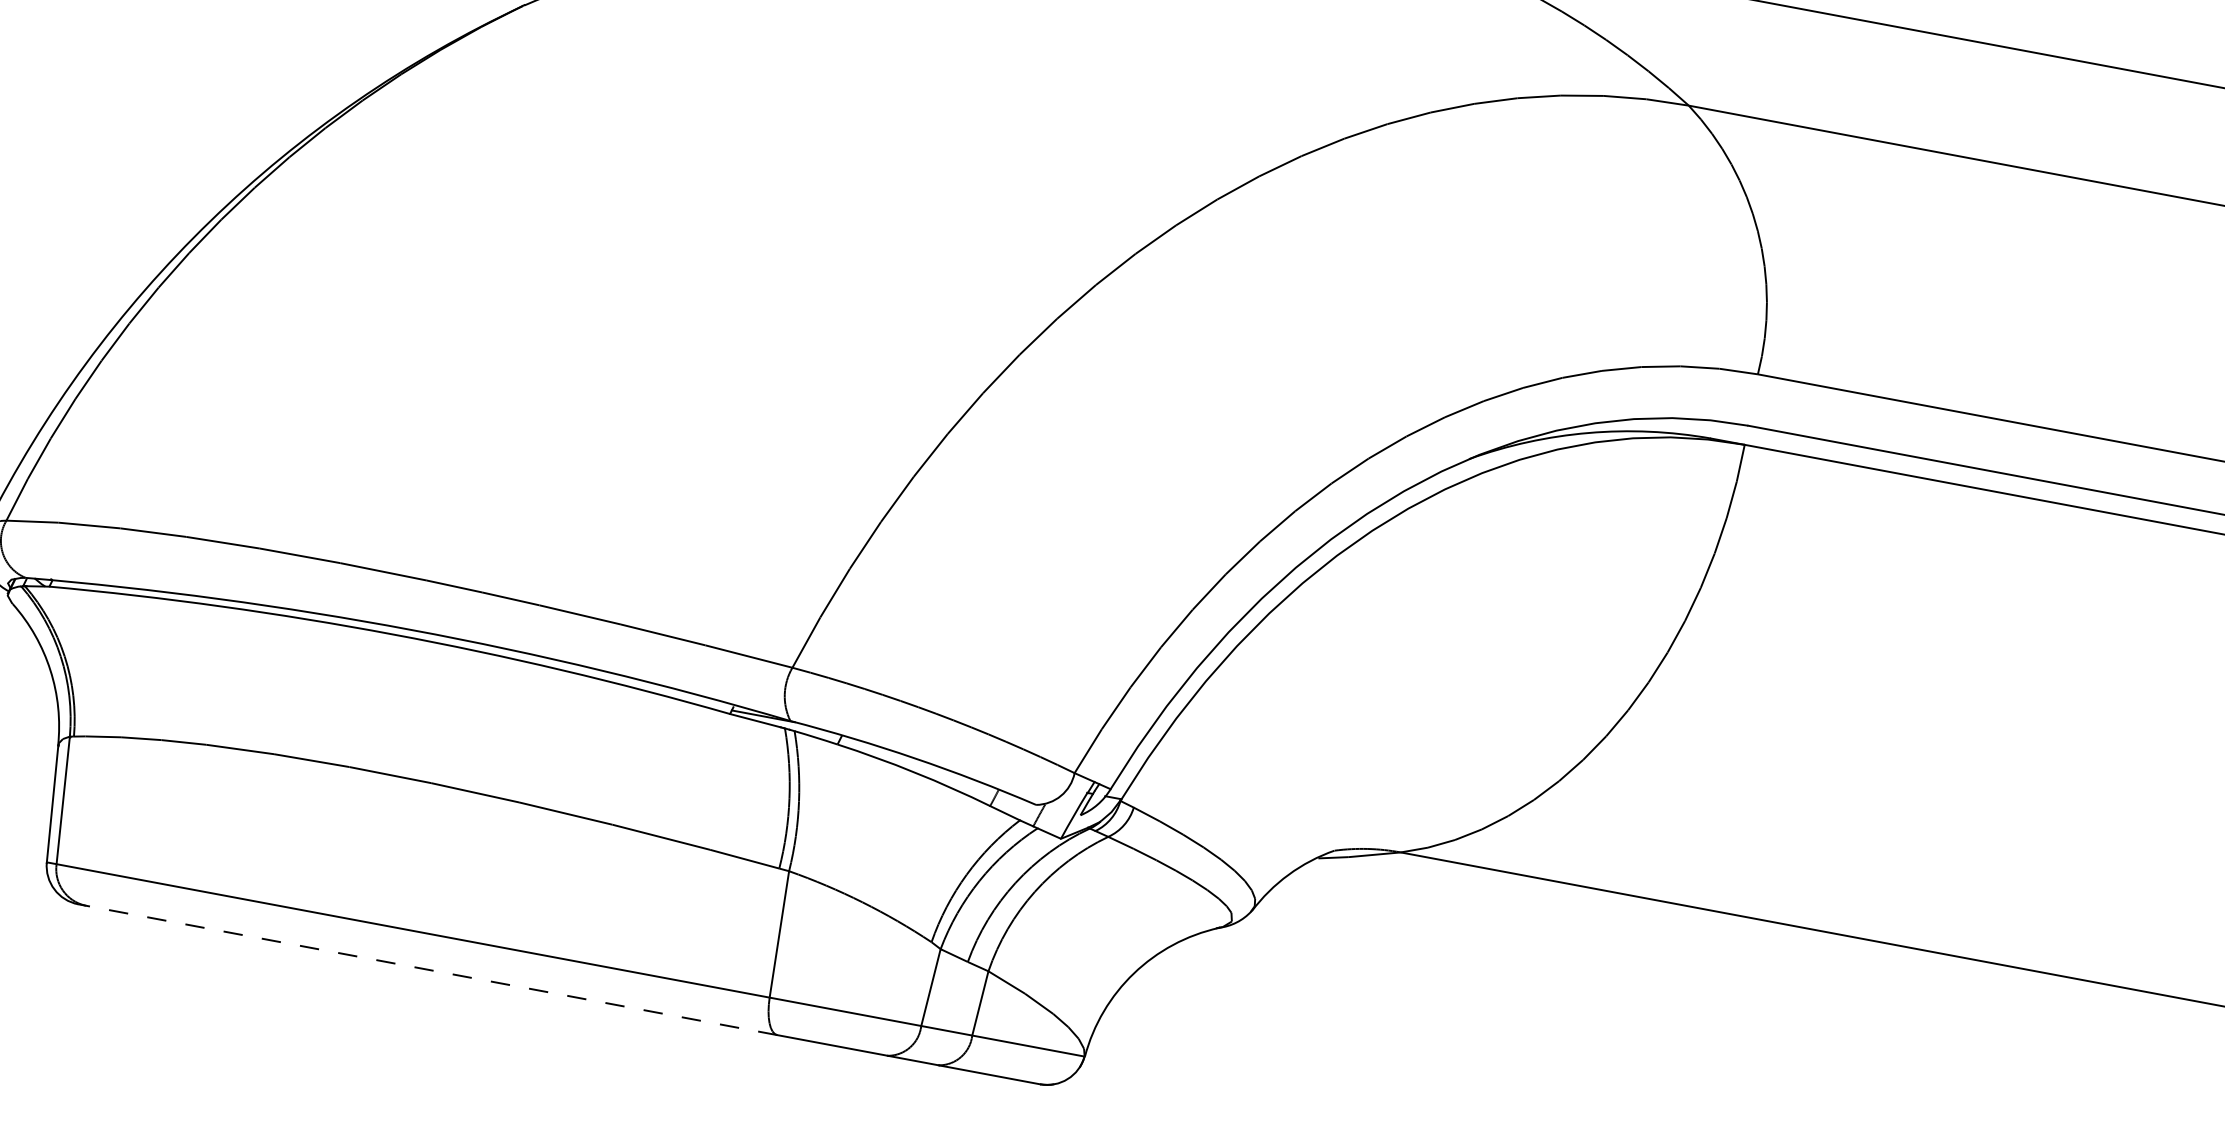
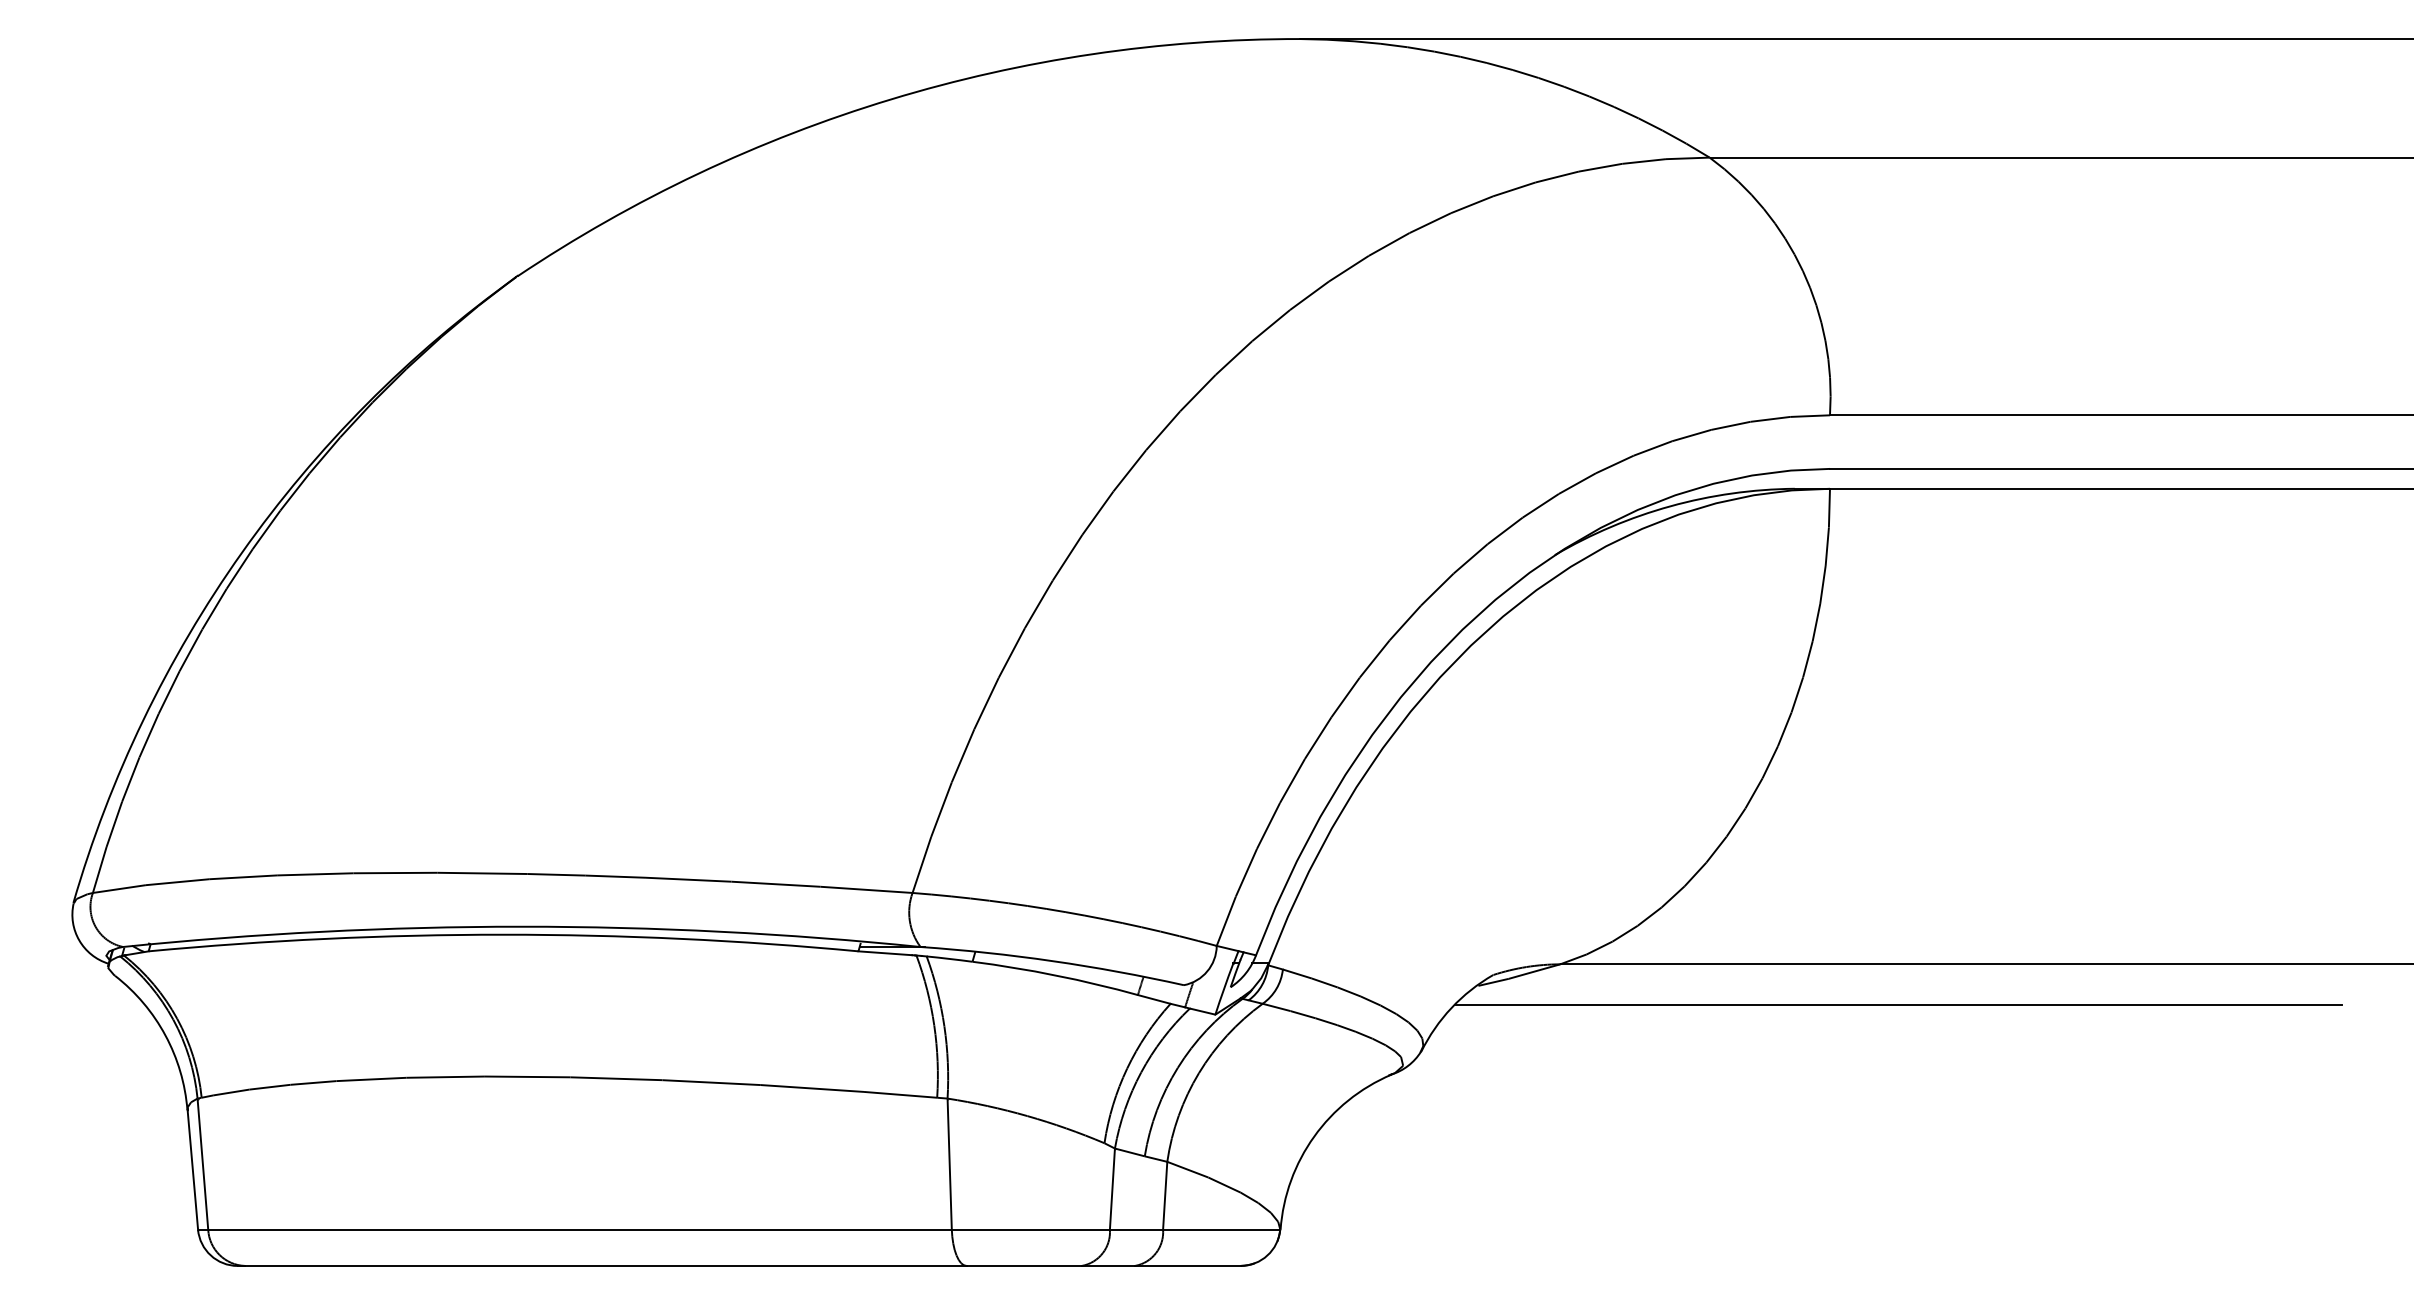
line: (1717, 951) -> (1898, 1004), added
line: (431, 969) -> (605, 1265), dashed -> solid

